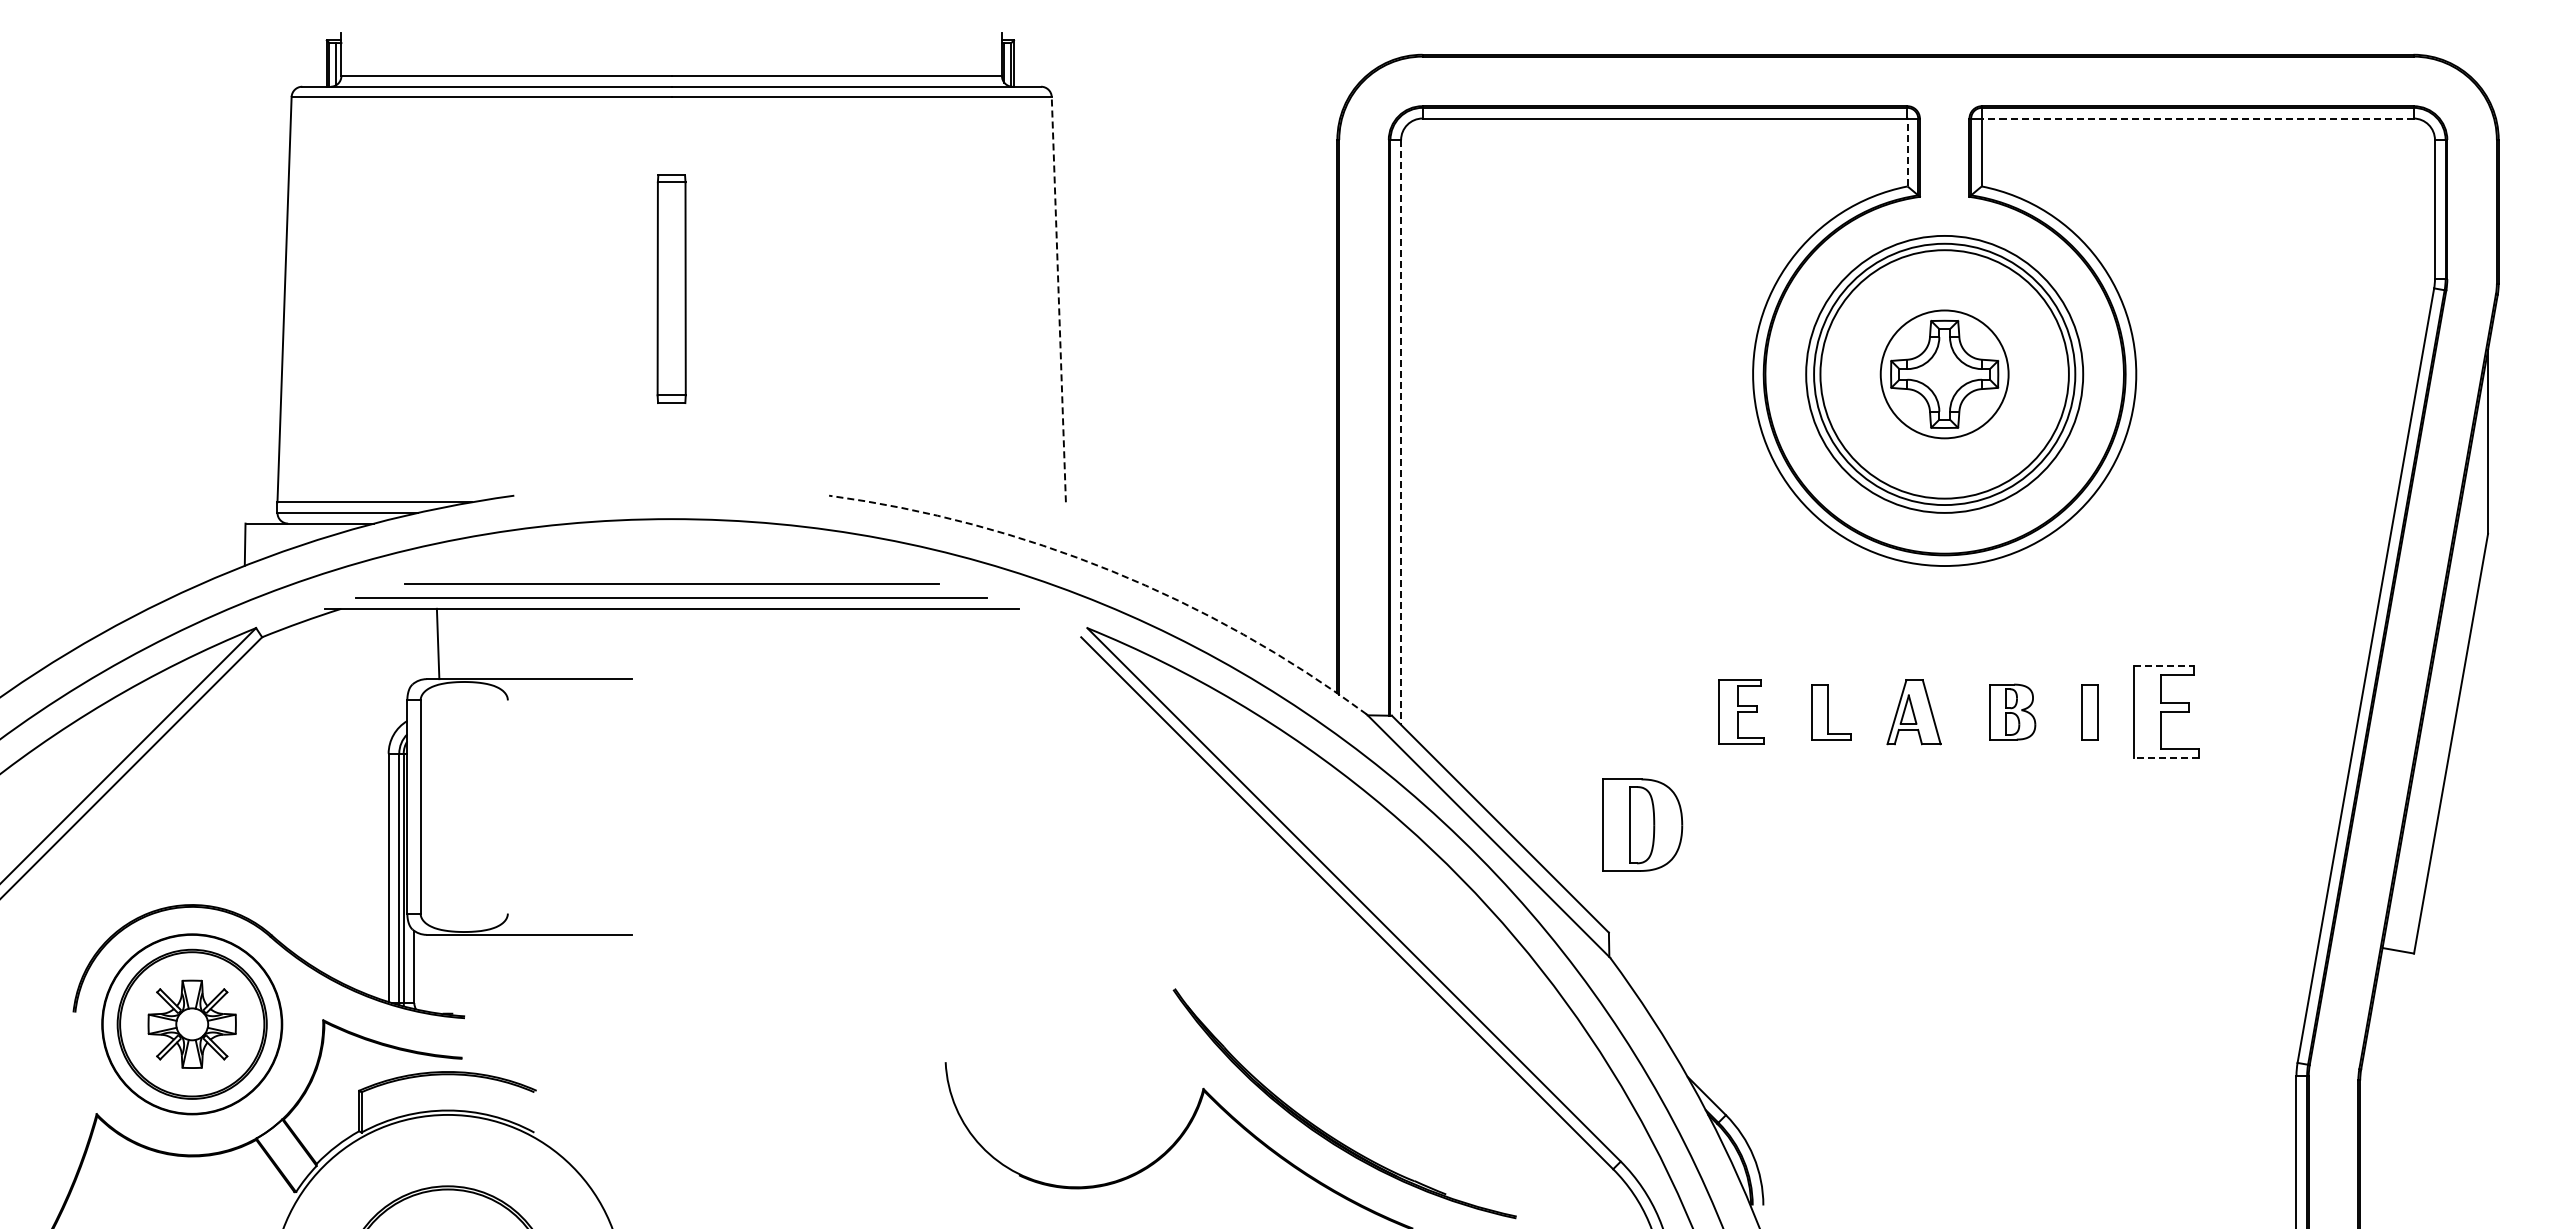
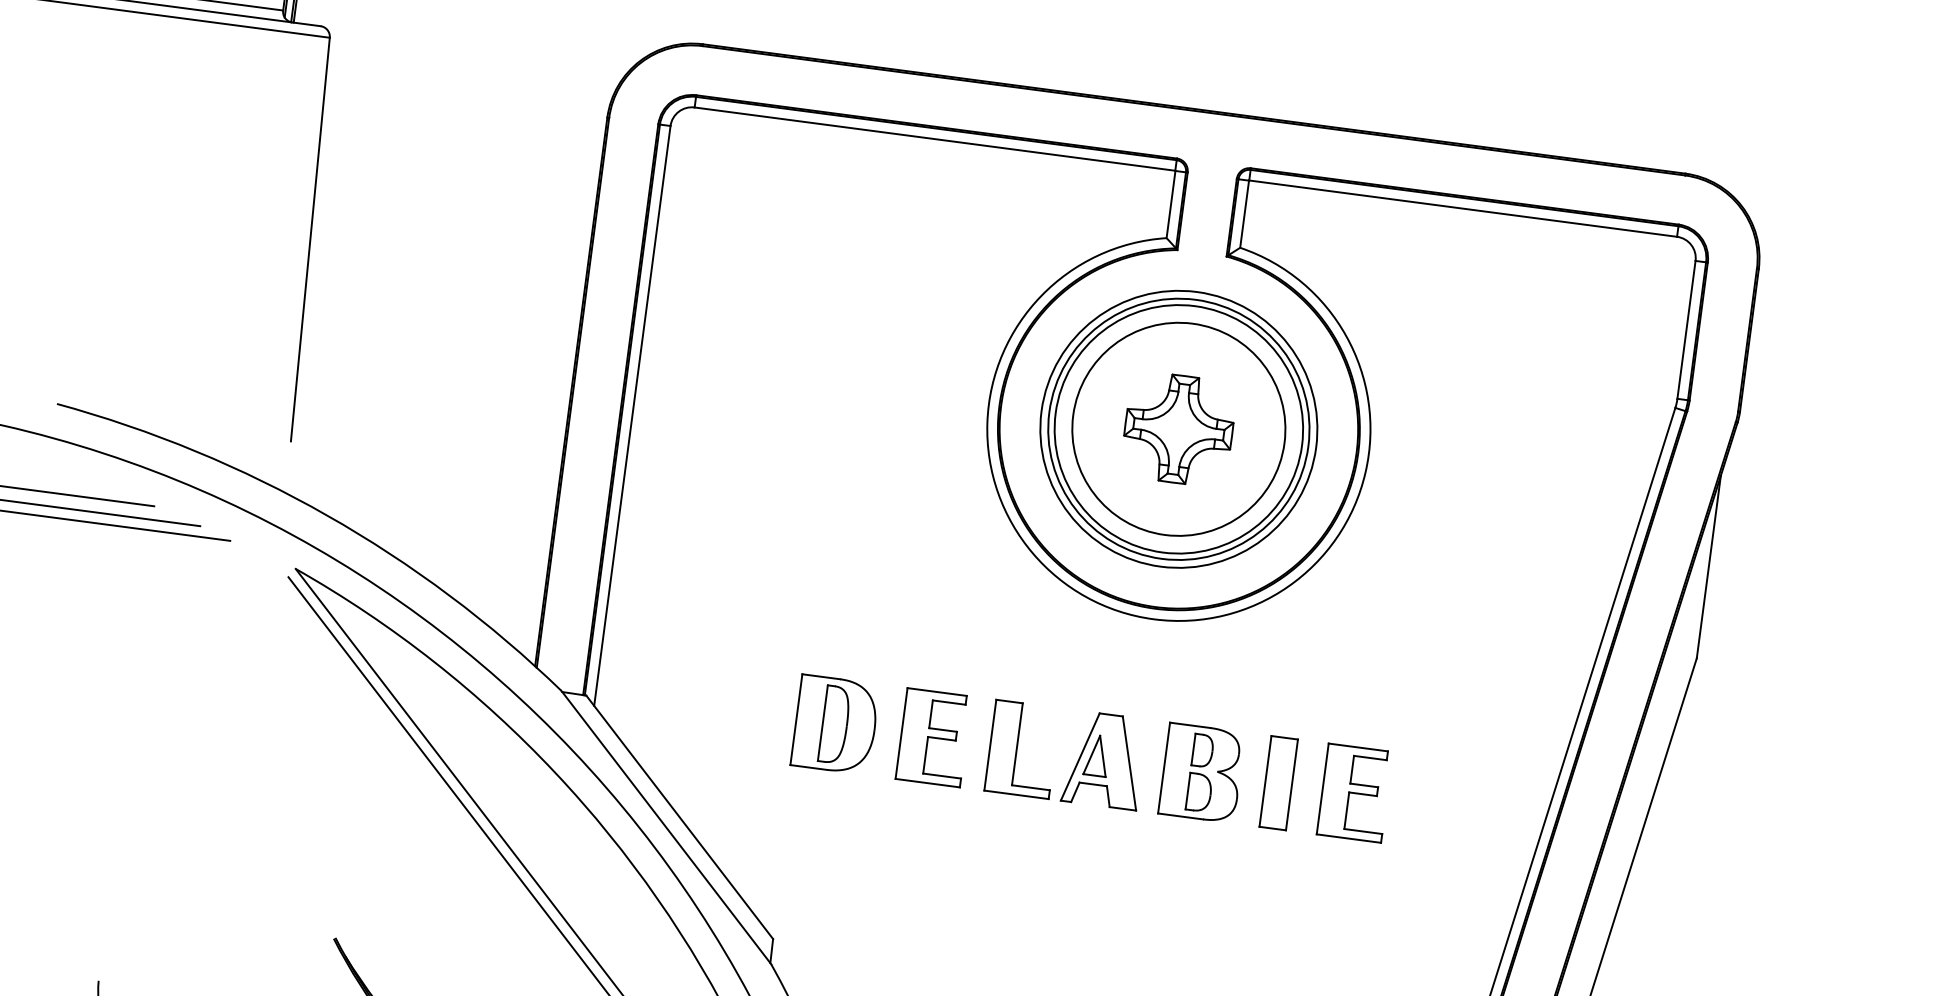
line: (2197, 118) -> (1462, 208), dashed -> solid
line: (1907, 152) -> (1170, 204), dashed -> solid
line: (1058, 299) -> (310, 239), dashed -> solid
circle: (1944, 373) -> (1178, 428), size x1.67
line: (1401, 432) -> (632, 416), dashed -> solid
arc: (1111, 571) -> (327, 515), dashed -> solid
line: (2164, 666) -> (1358, 747), dashed -> solid
part: (1741, 711) -> (933, 737), size x1.43
part: (1831, 711) -> (1022, 748), size x1.67
part: (1913, 711) -> (1103, 759), size x1.43
part: (2012, 711) -> (1202, 772), size x1.67
part: (2089, 711) -> (1278, 782), size x1.67
line: (2166, 757) -> (1348, 838), dashed -> solid
part: (1642, 824) -> (835, 724), moved

